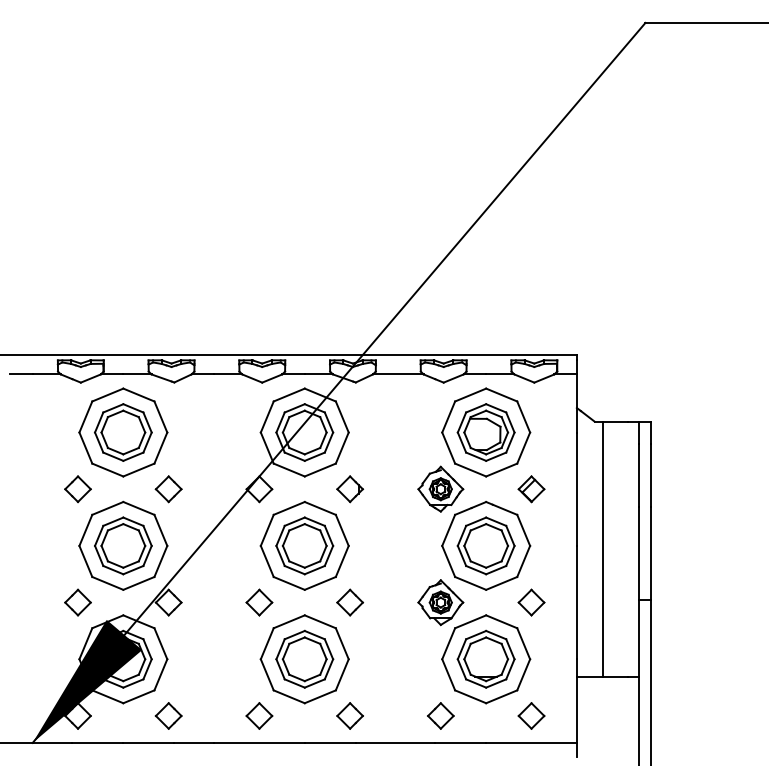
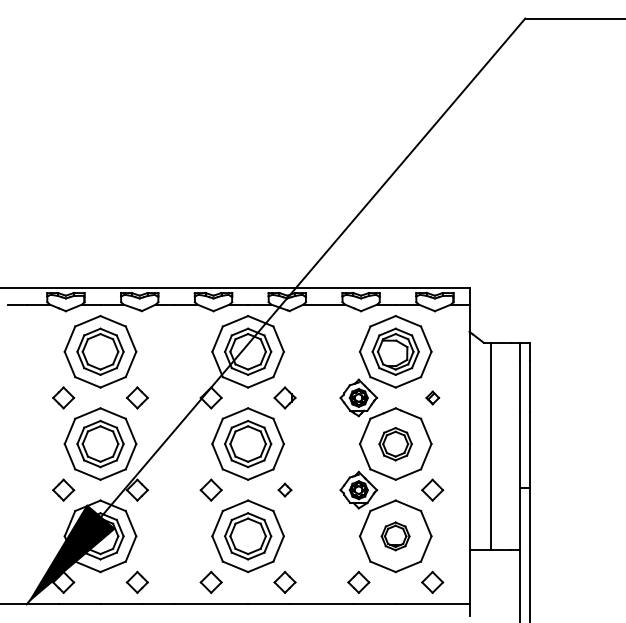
part: (531, 488) -> (432, 397), size x0.6
part: (485, 546) -> (395, 444), size x0.7
part: (349, 601) -> (284, 489), size x0.6
part: (485, 659) -> (395, 536), size x0.6

